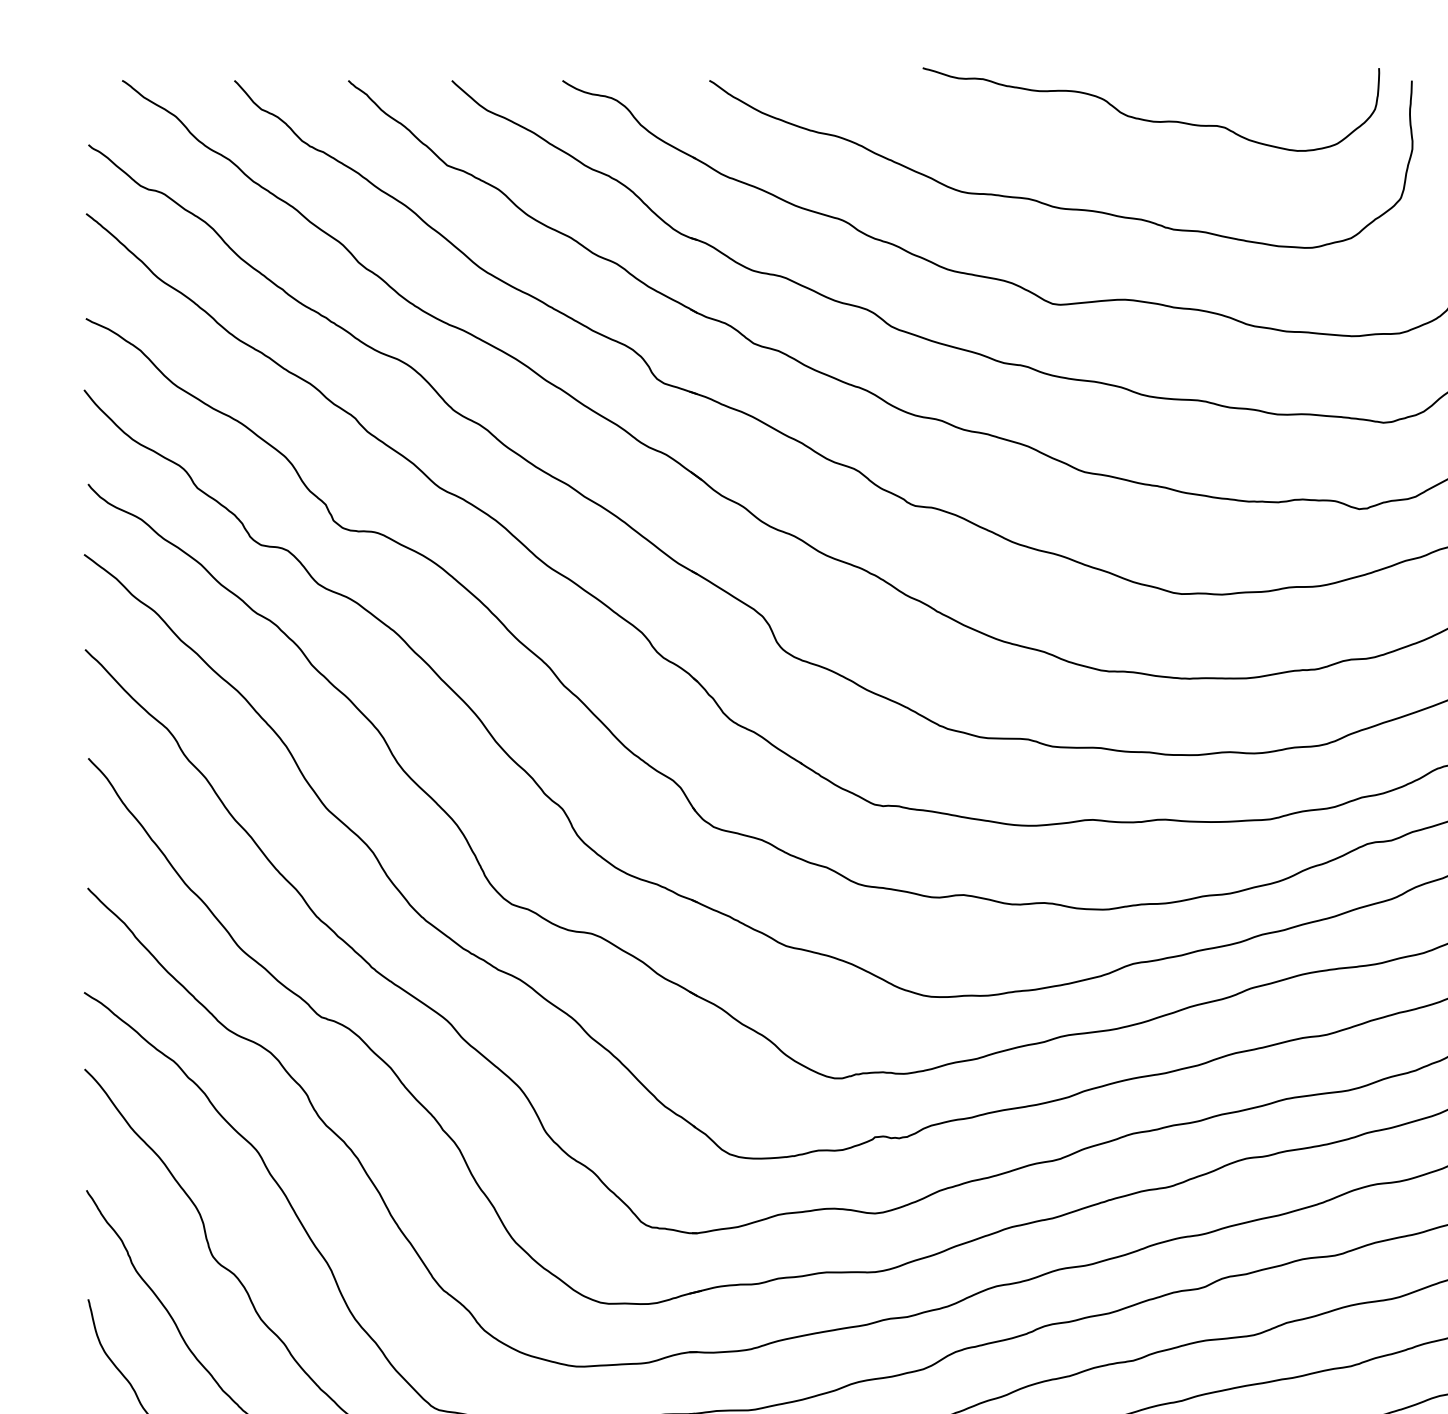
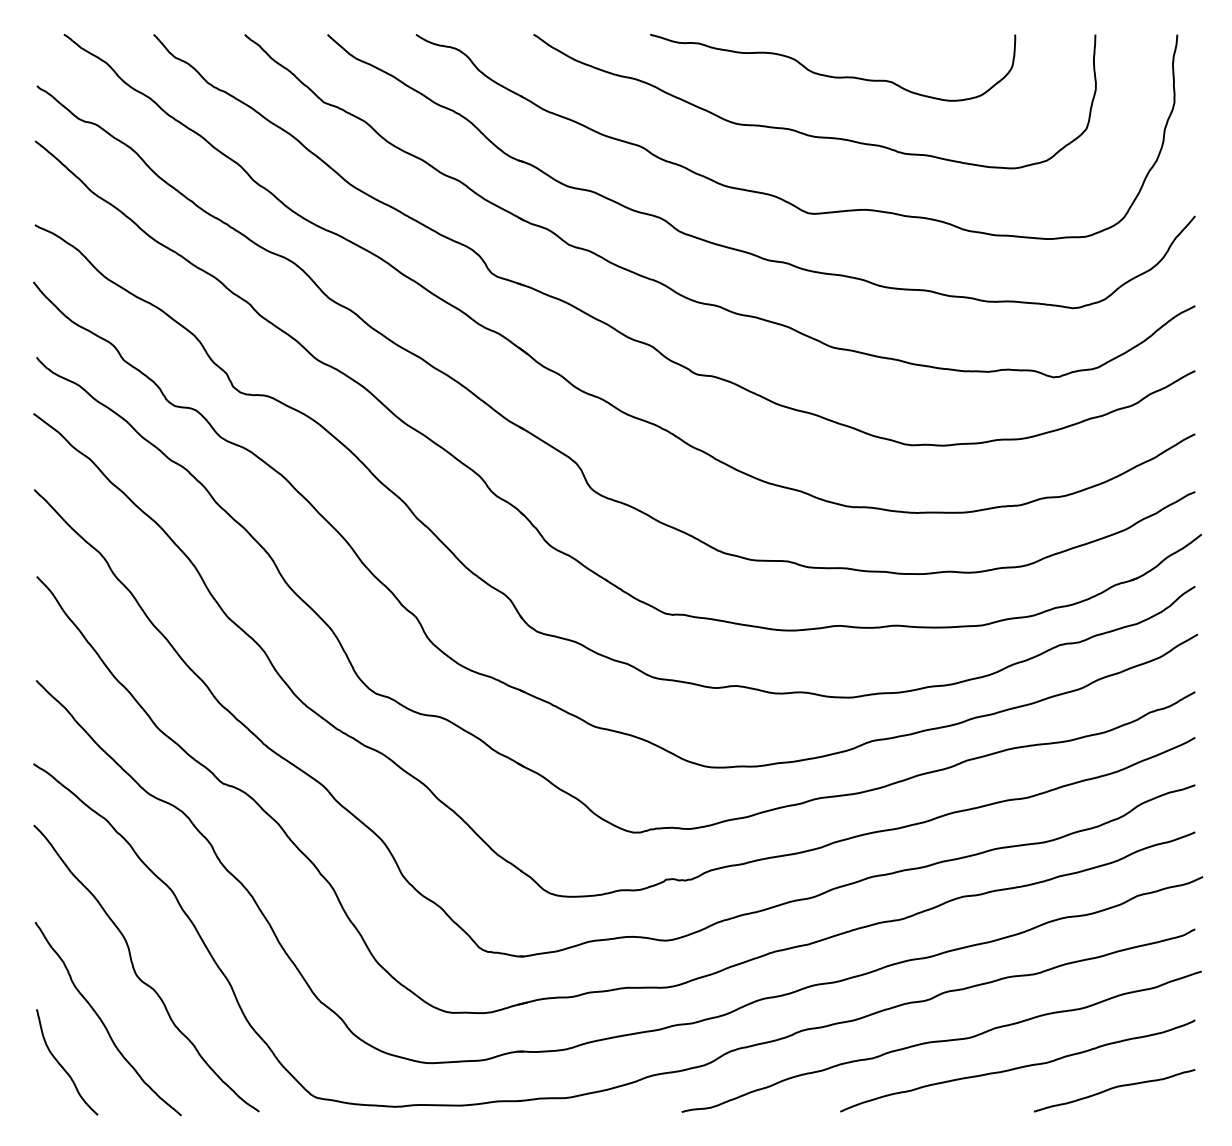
curve: (1148, 119) -> (830, 75), moved

